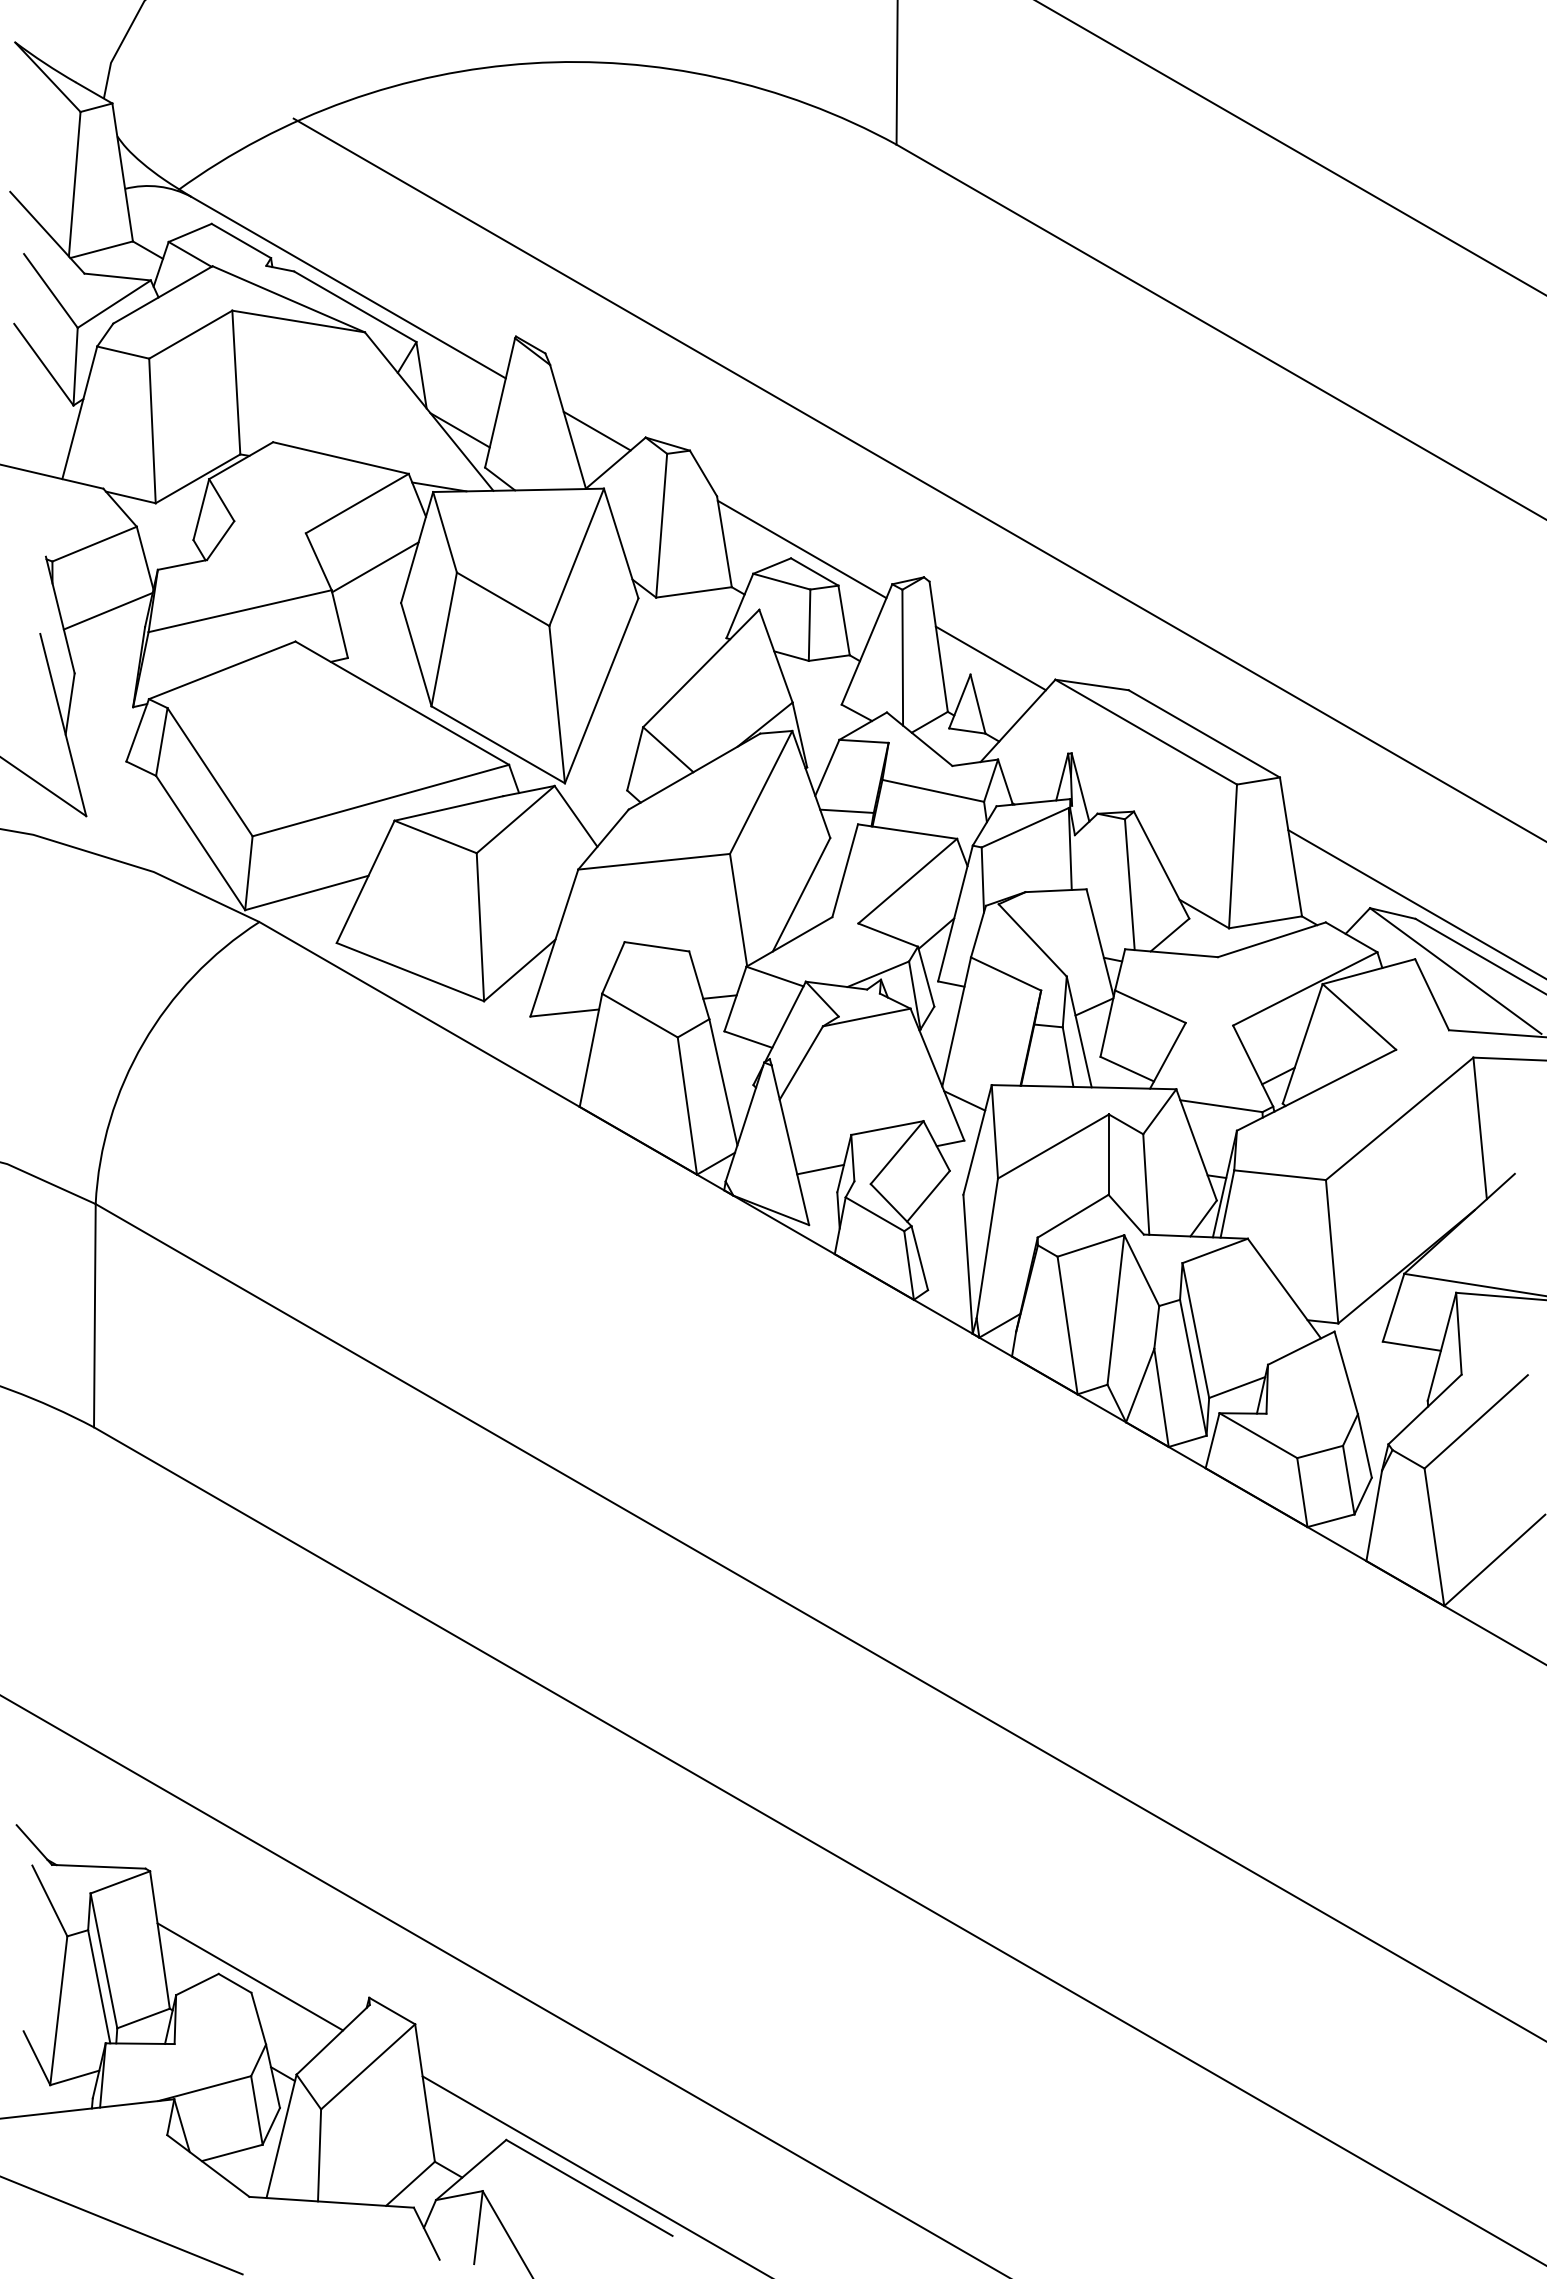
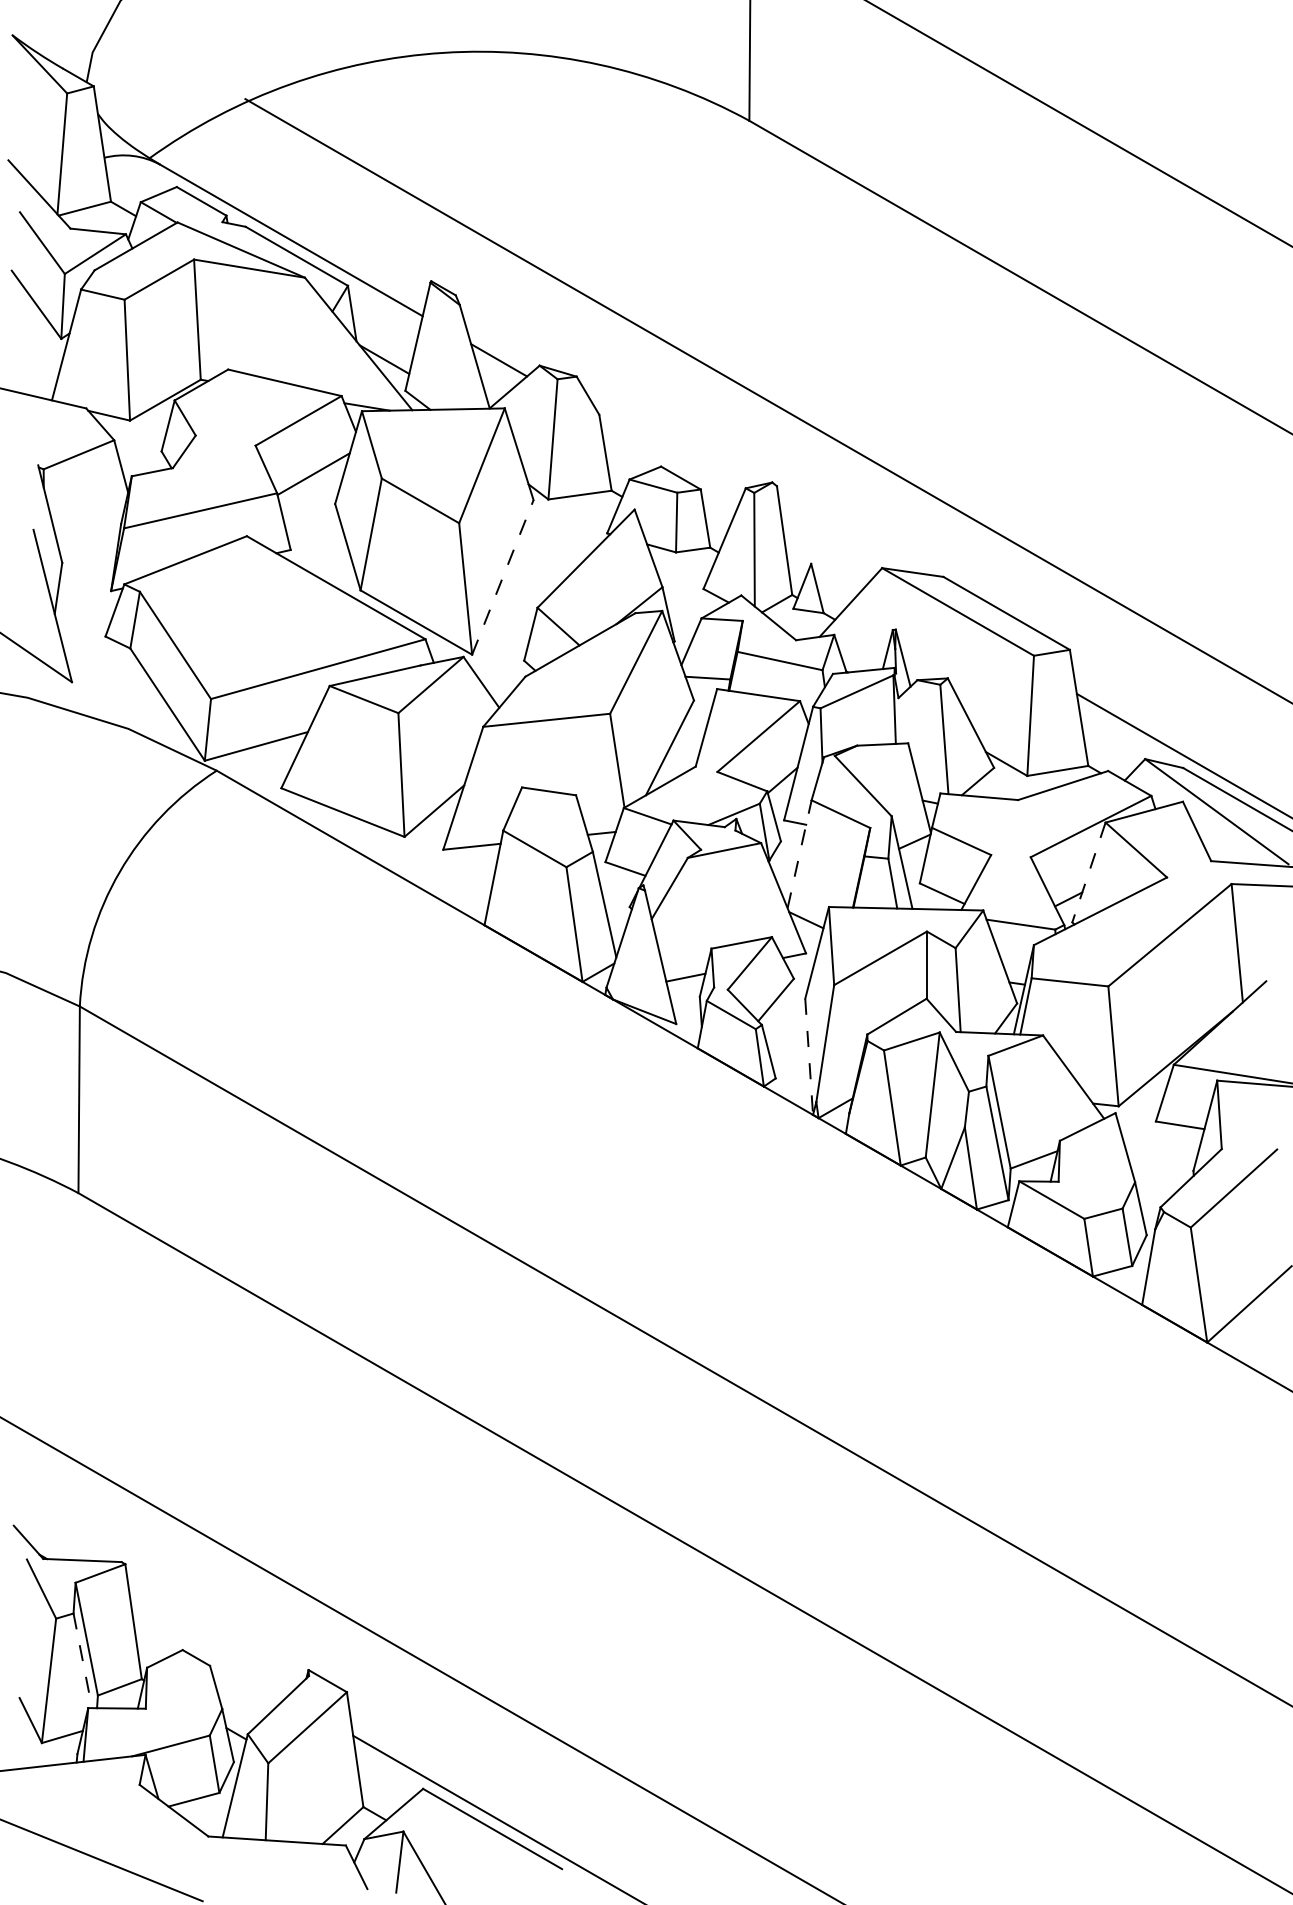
line: (801, 549) -> (669, 459), removed
line: (107, 610) -> (89, 510), removed
line: (990, 658) -> (827, 550), removed
line: (601, 690) -> (502, 577), solid -> dashed
line: (956, 1021) -> (799, 853), solid -> dashed
line: (1302, 1043) -> (1088, 872), solid -> dashed
line: (968, 1264) -> (809, 1057), solid -> dashed
line: (250, 1976) -> (209, 1652), removed
line: (99, 1986) -> (83, 1660), solid -> dashed

